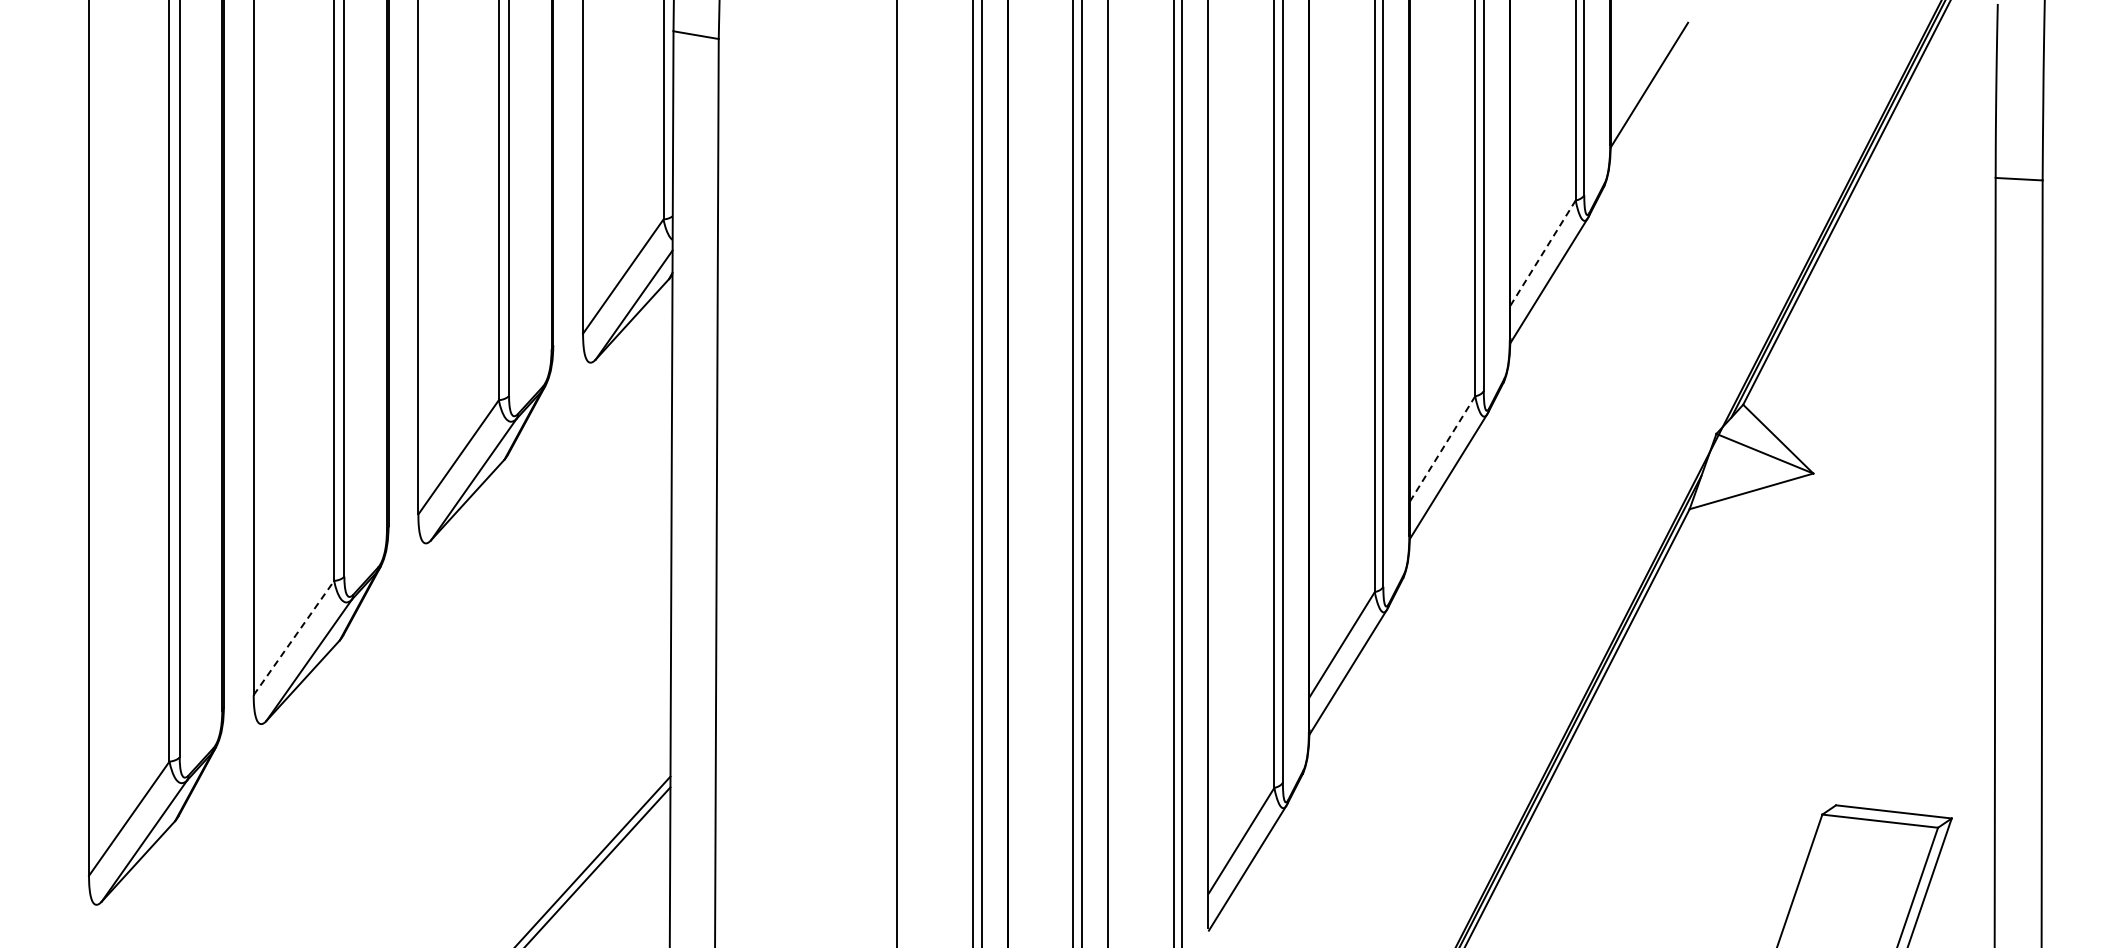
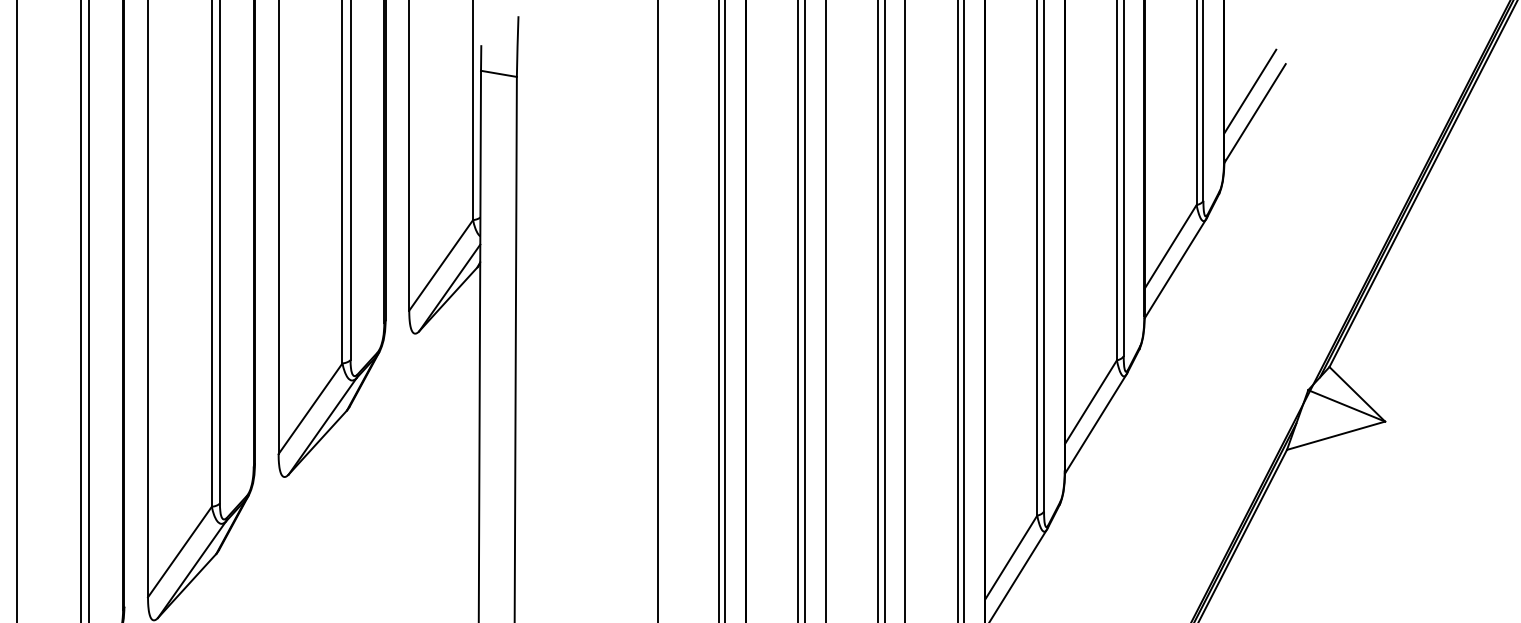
line: (1643, 57) -> (1250, 91), added
line: (1543, 253) -> (1171, 247), dashed -> solid
line: (1442, 448) -> (1090, 401), dashed -> solid
line: (293, 638) -> (179, 552), dashed -> solid

